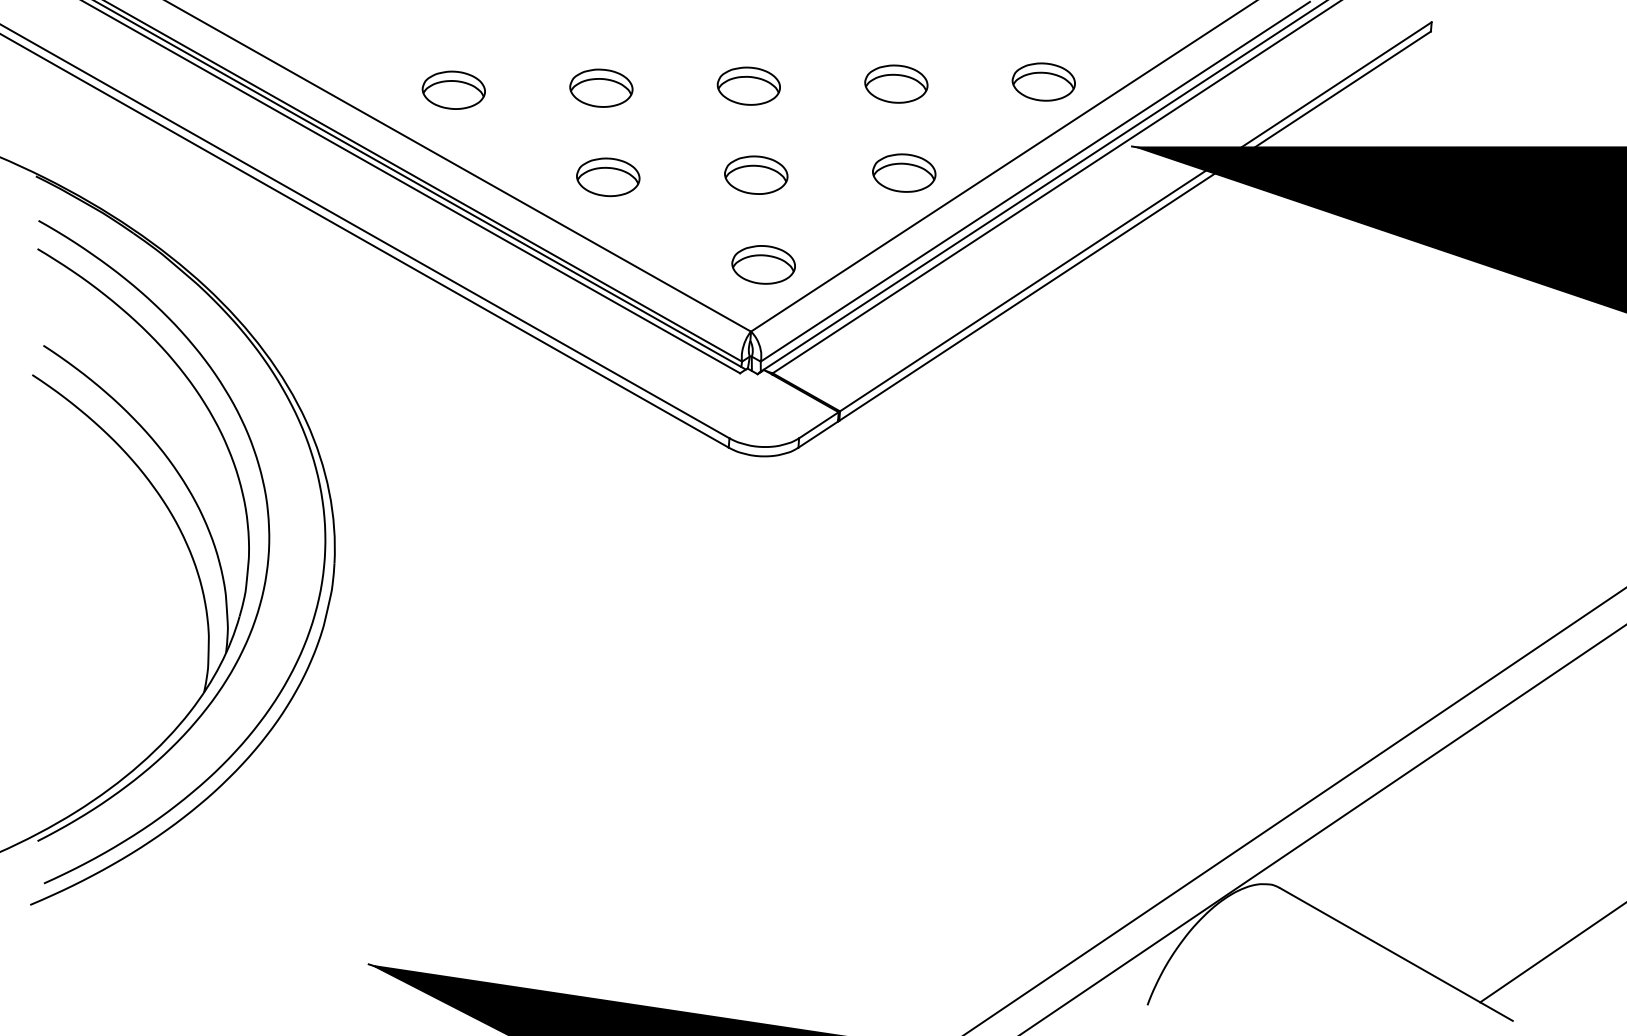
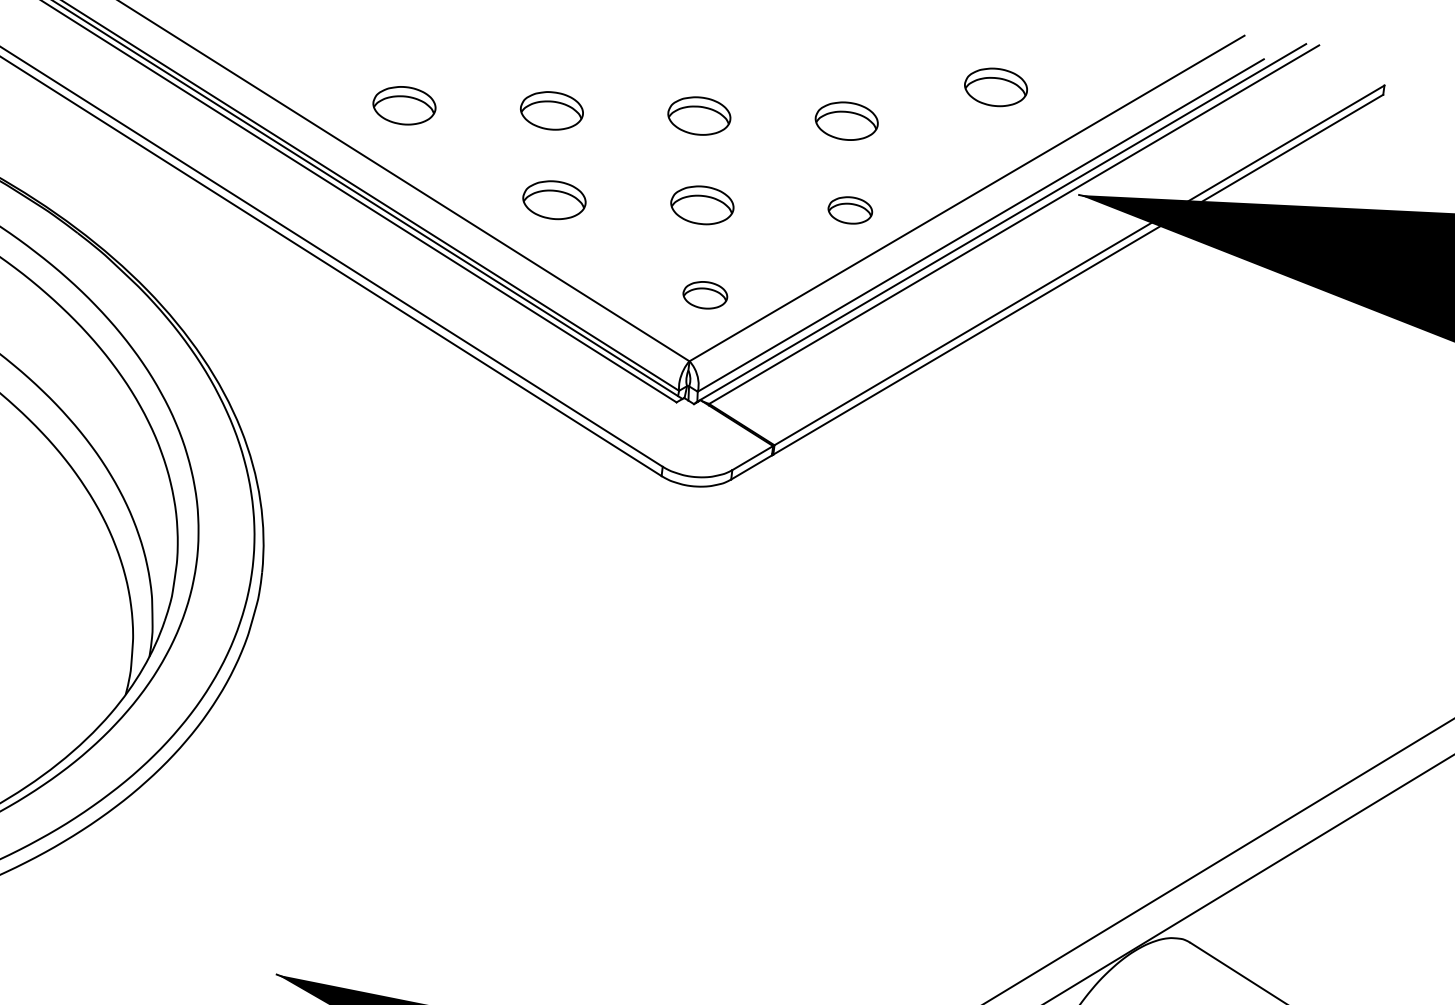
part: (1043, 81) -> (995, 86), moved
part: (904, 172) -> (850, 209), size x0.7
part: (763, 264) -> (705, 294), size x0.7

